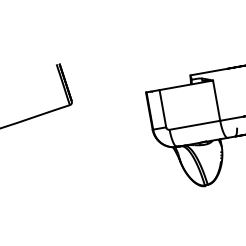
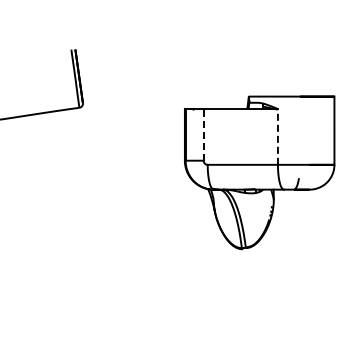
line: (216, 100) -> (277, 136), solid -> dashed
line: (162, 108) -> (203, 134), solid -> dashed

